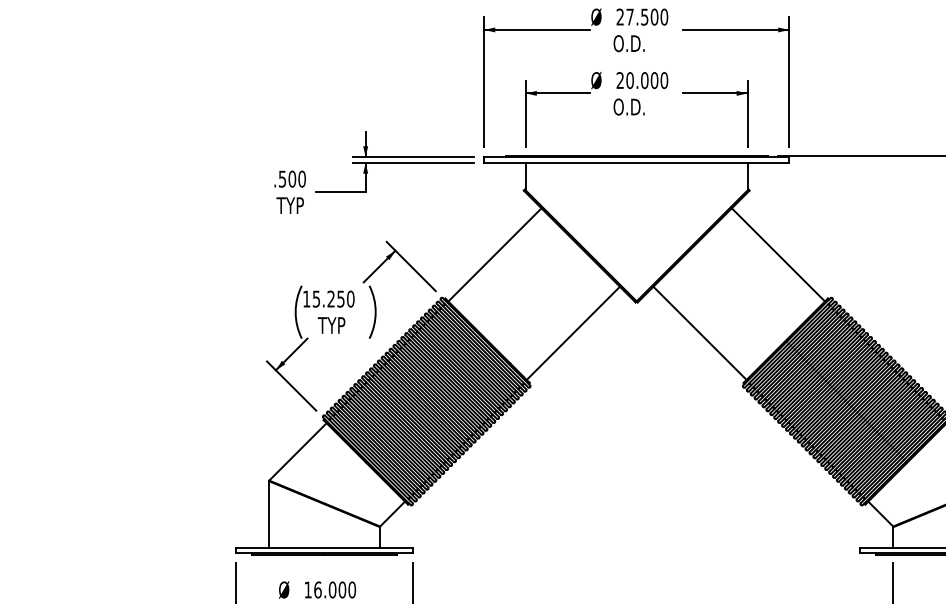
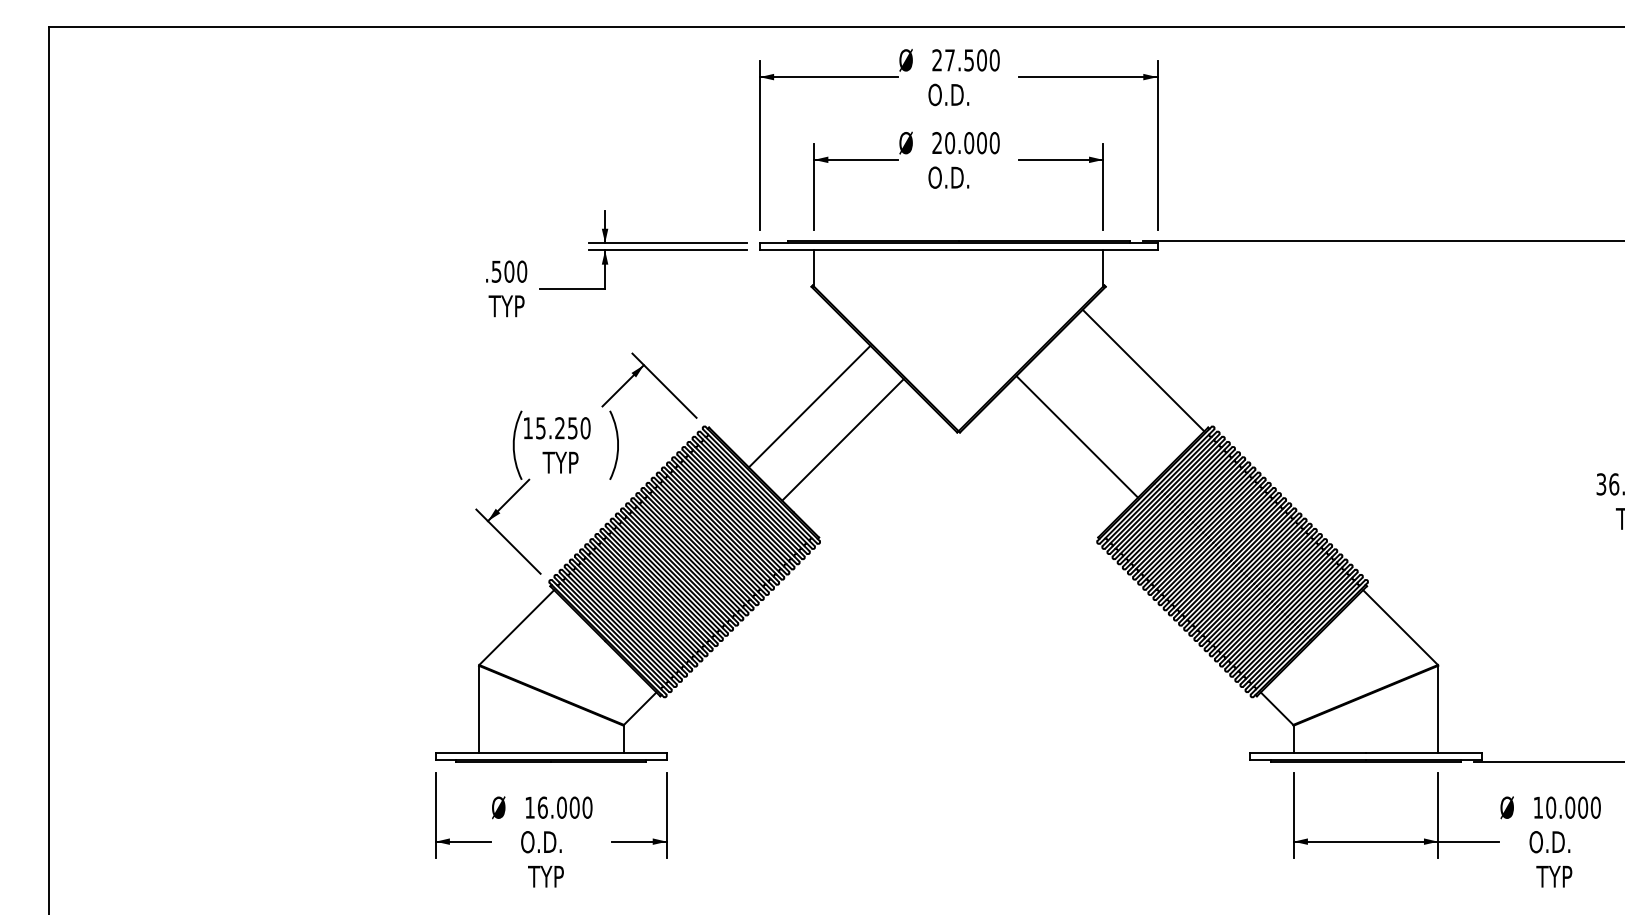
line: (494, 254) -> (809, 406), moved
line: (572, 333) -> (842, 439), moved
line: (700, 333) -> (1077, 436), moved

